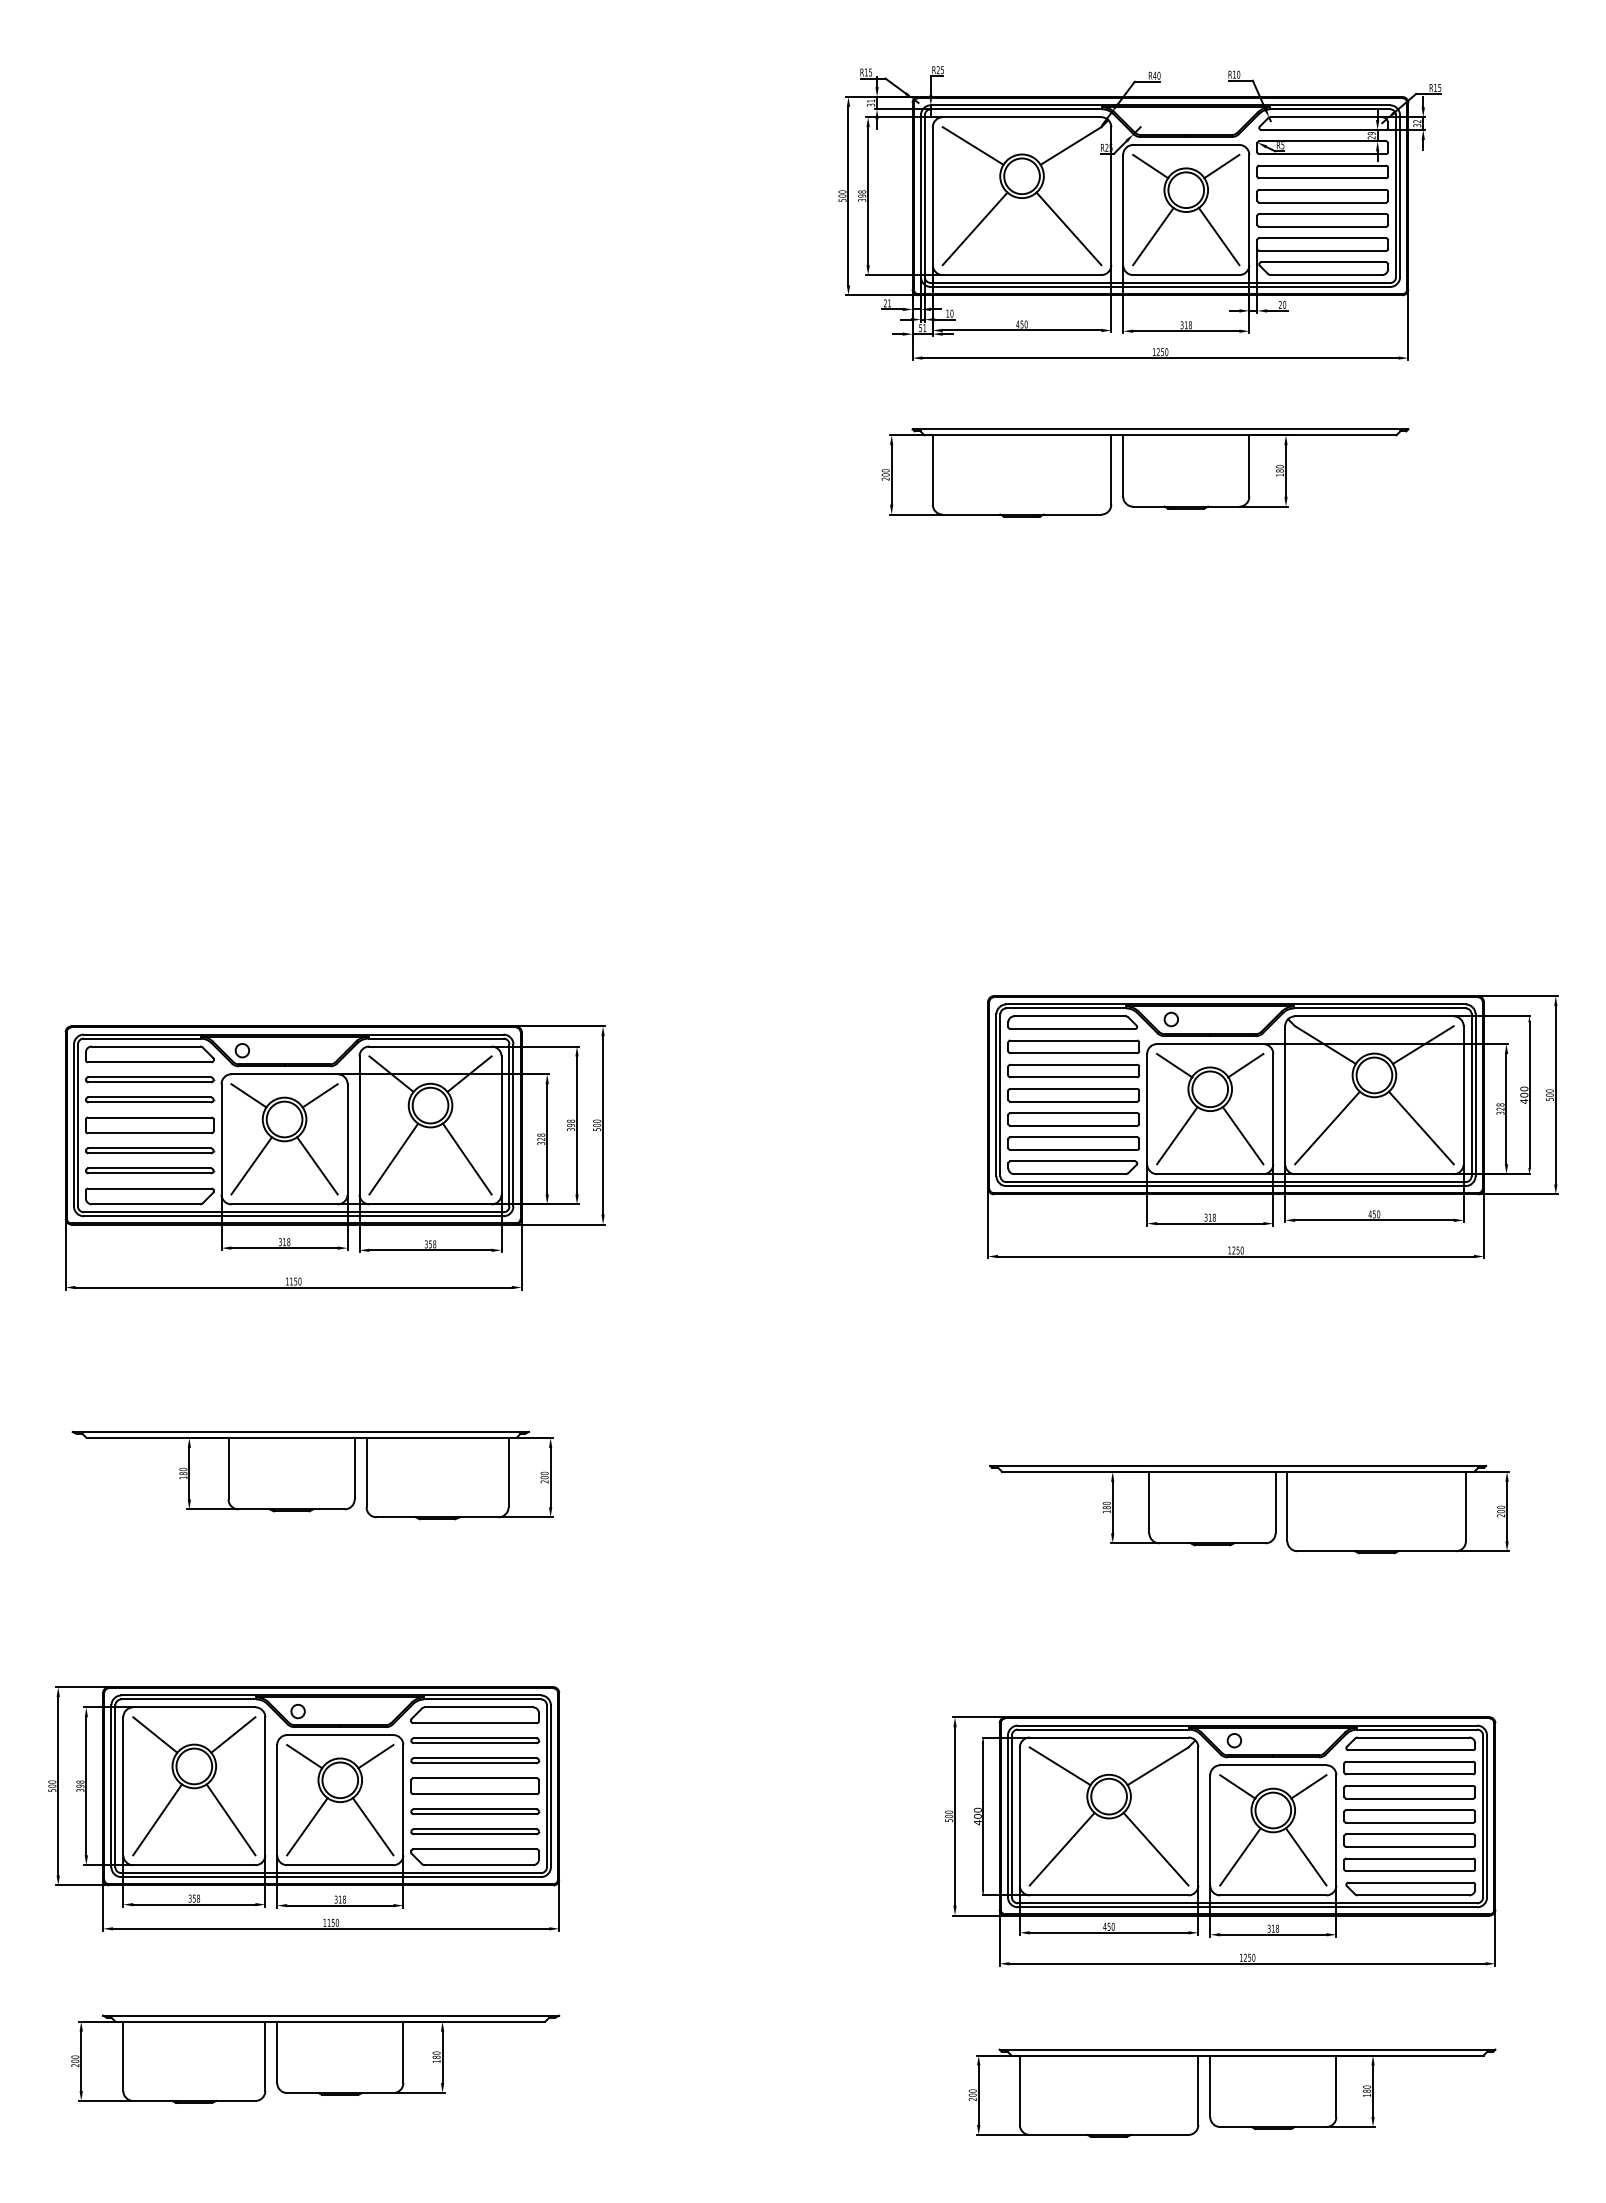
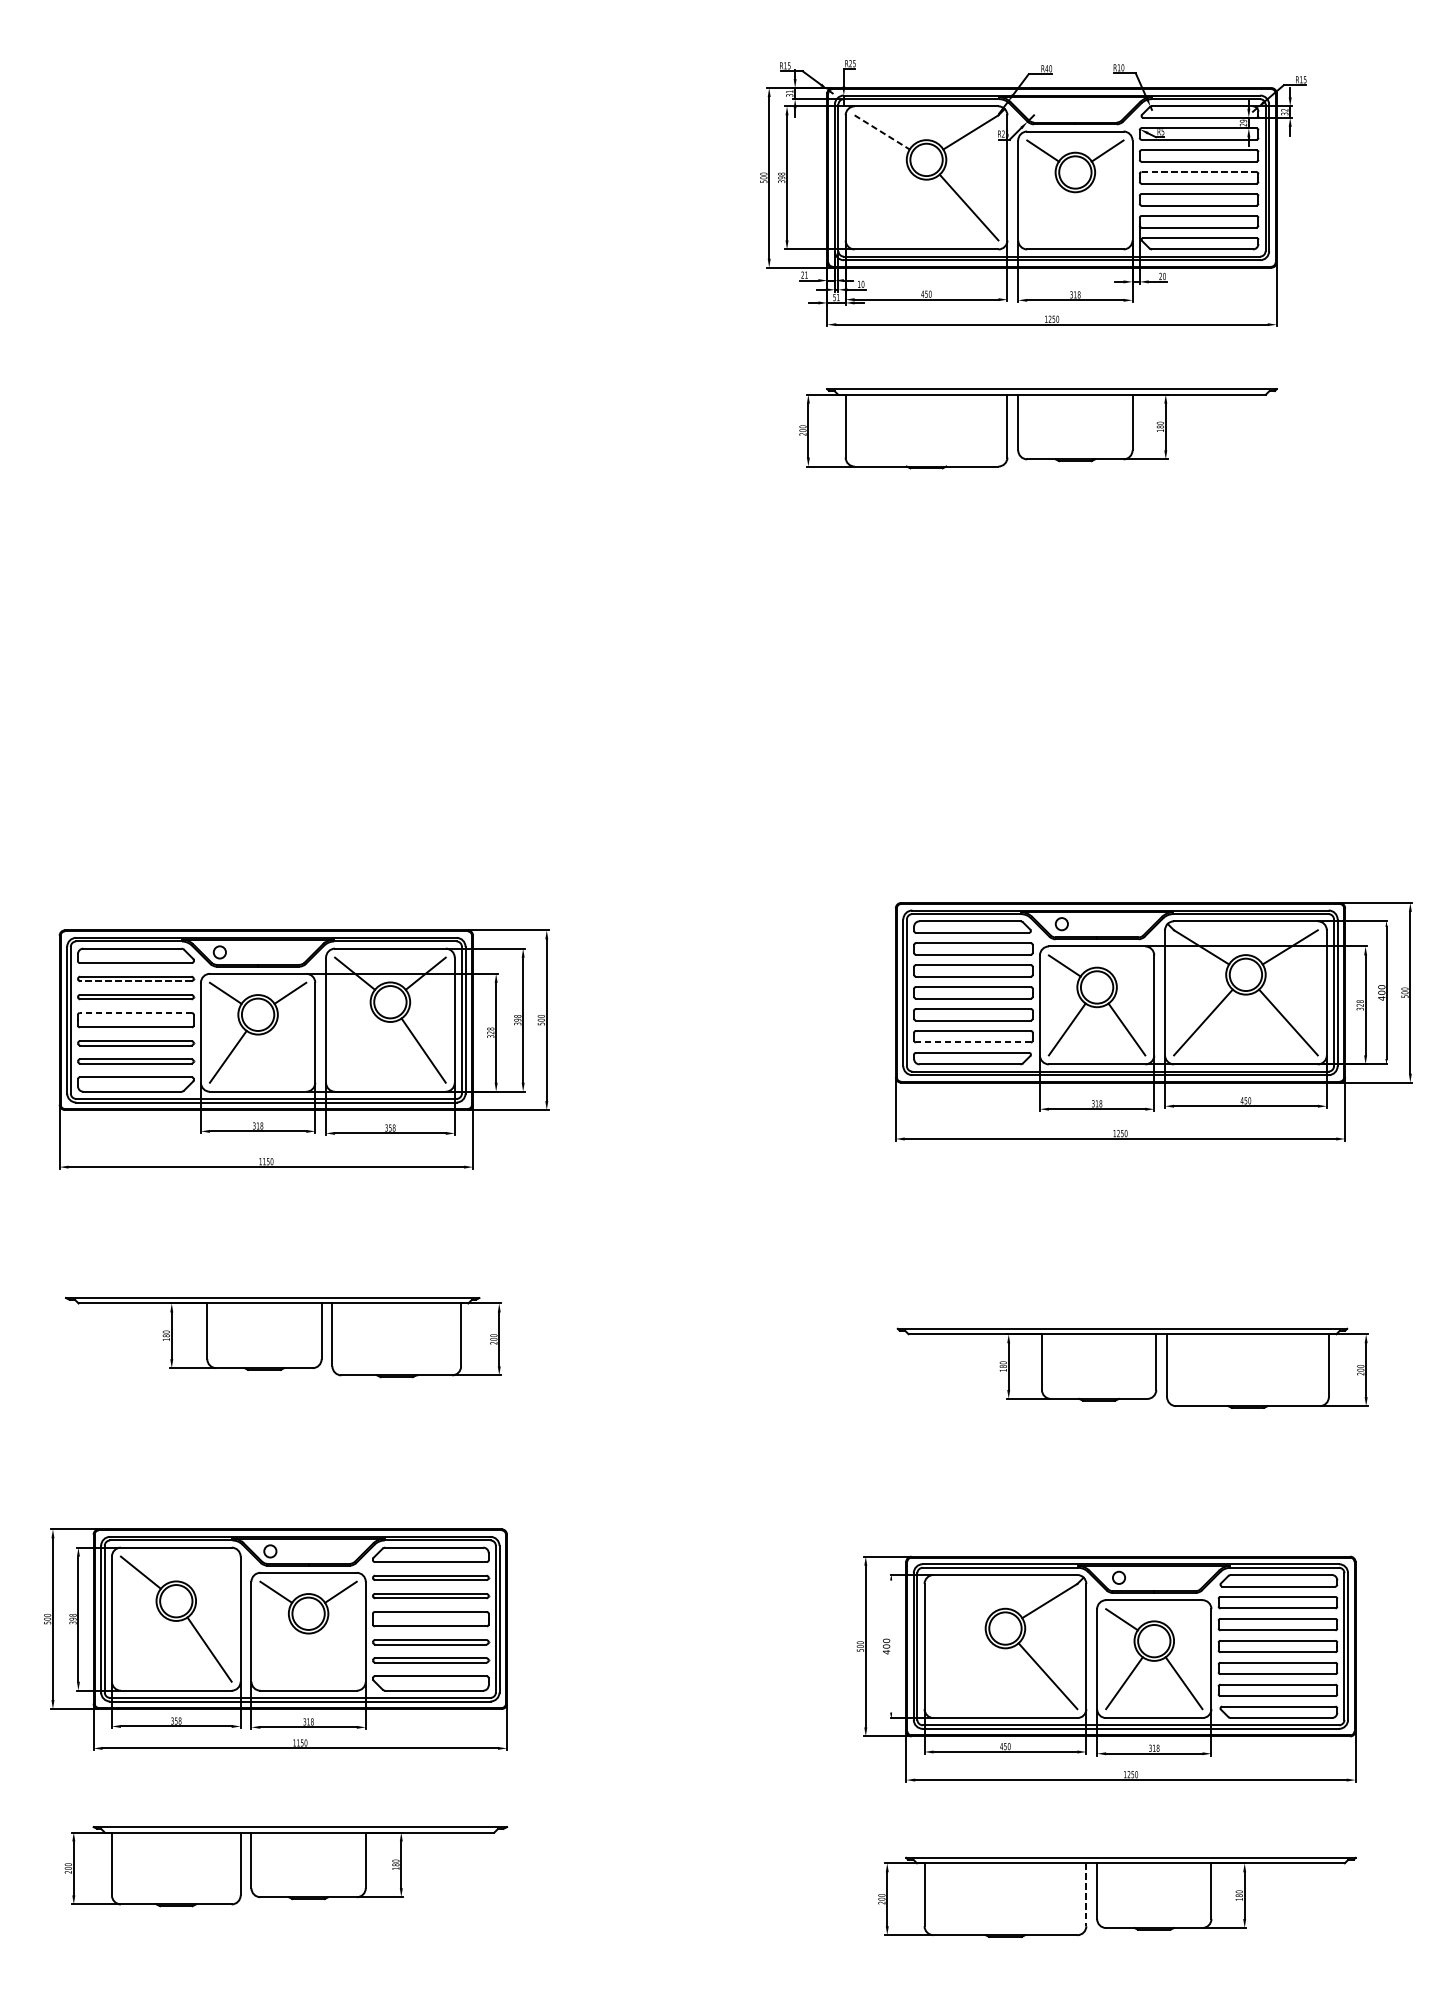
line: (973, 145) -> (882, 131), solid -> dashed
line: (1323, 189) -> (1199, 171), solid -> dashed
line: (974, 228) -> (883, 207), removed
line: (1153, 236) -> (1045, 214), removed
line: (1218, 236) -> (1104, 214), removed
line: (1245, 1065) -> (1129, 965), removed
line: (149, 1082) -> (135, 981), solid -> dashed
line: (149, 1117) -> (135, 1013), solid -> dashed
line: (1073, 1149) -> (973, 1042), solid -> dashed
line: (393, 1158) -> (356, 1050), removed
line: (317, 1165) -> (287, 1056), removed
line: (233, 1734) -> (211, 1572), removed
line: (1059, 1766) -> (960, 1601), removed
line: (1308, 1786) -> (1186, 1619), removed
line: (983, 1816) -> (891, 1646), removed
line: (157, 1819) -> (142, 1649), removed
line: (307, 1826) -> (278, 1655), removed
line: (372, 1826) -> (337, 1655), removed
line: (1061, 1848) -> (962, 1675), removed
line: (1198, 2090) -> (1086, 1894), solid -> dashed

